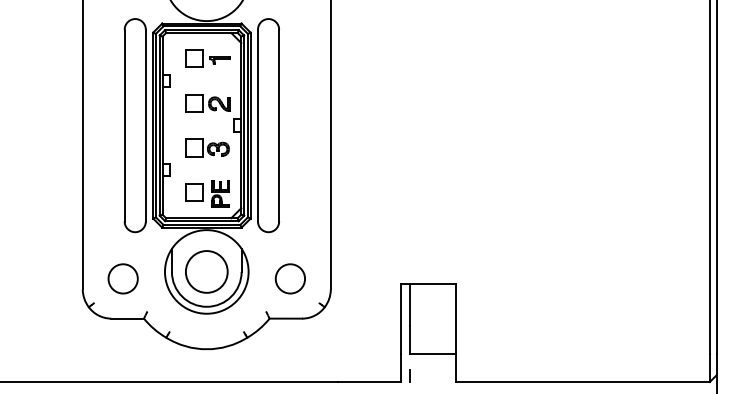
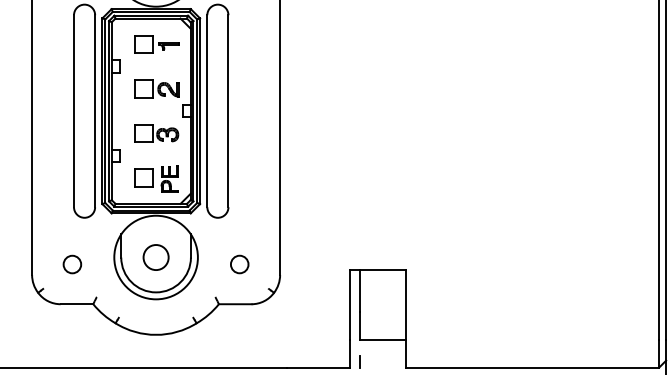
circle: (206, 271) -> (155, 257), size x0.6
circle: (122, 278) -> (71, 264), size x0.6
circle: (290, 278) -> (239, 264), size x0.6

